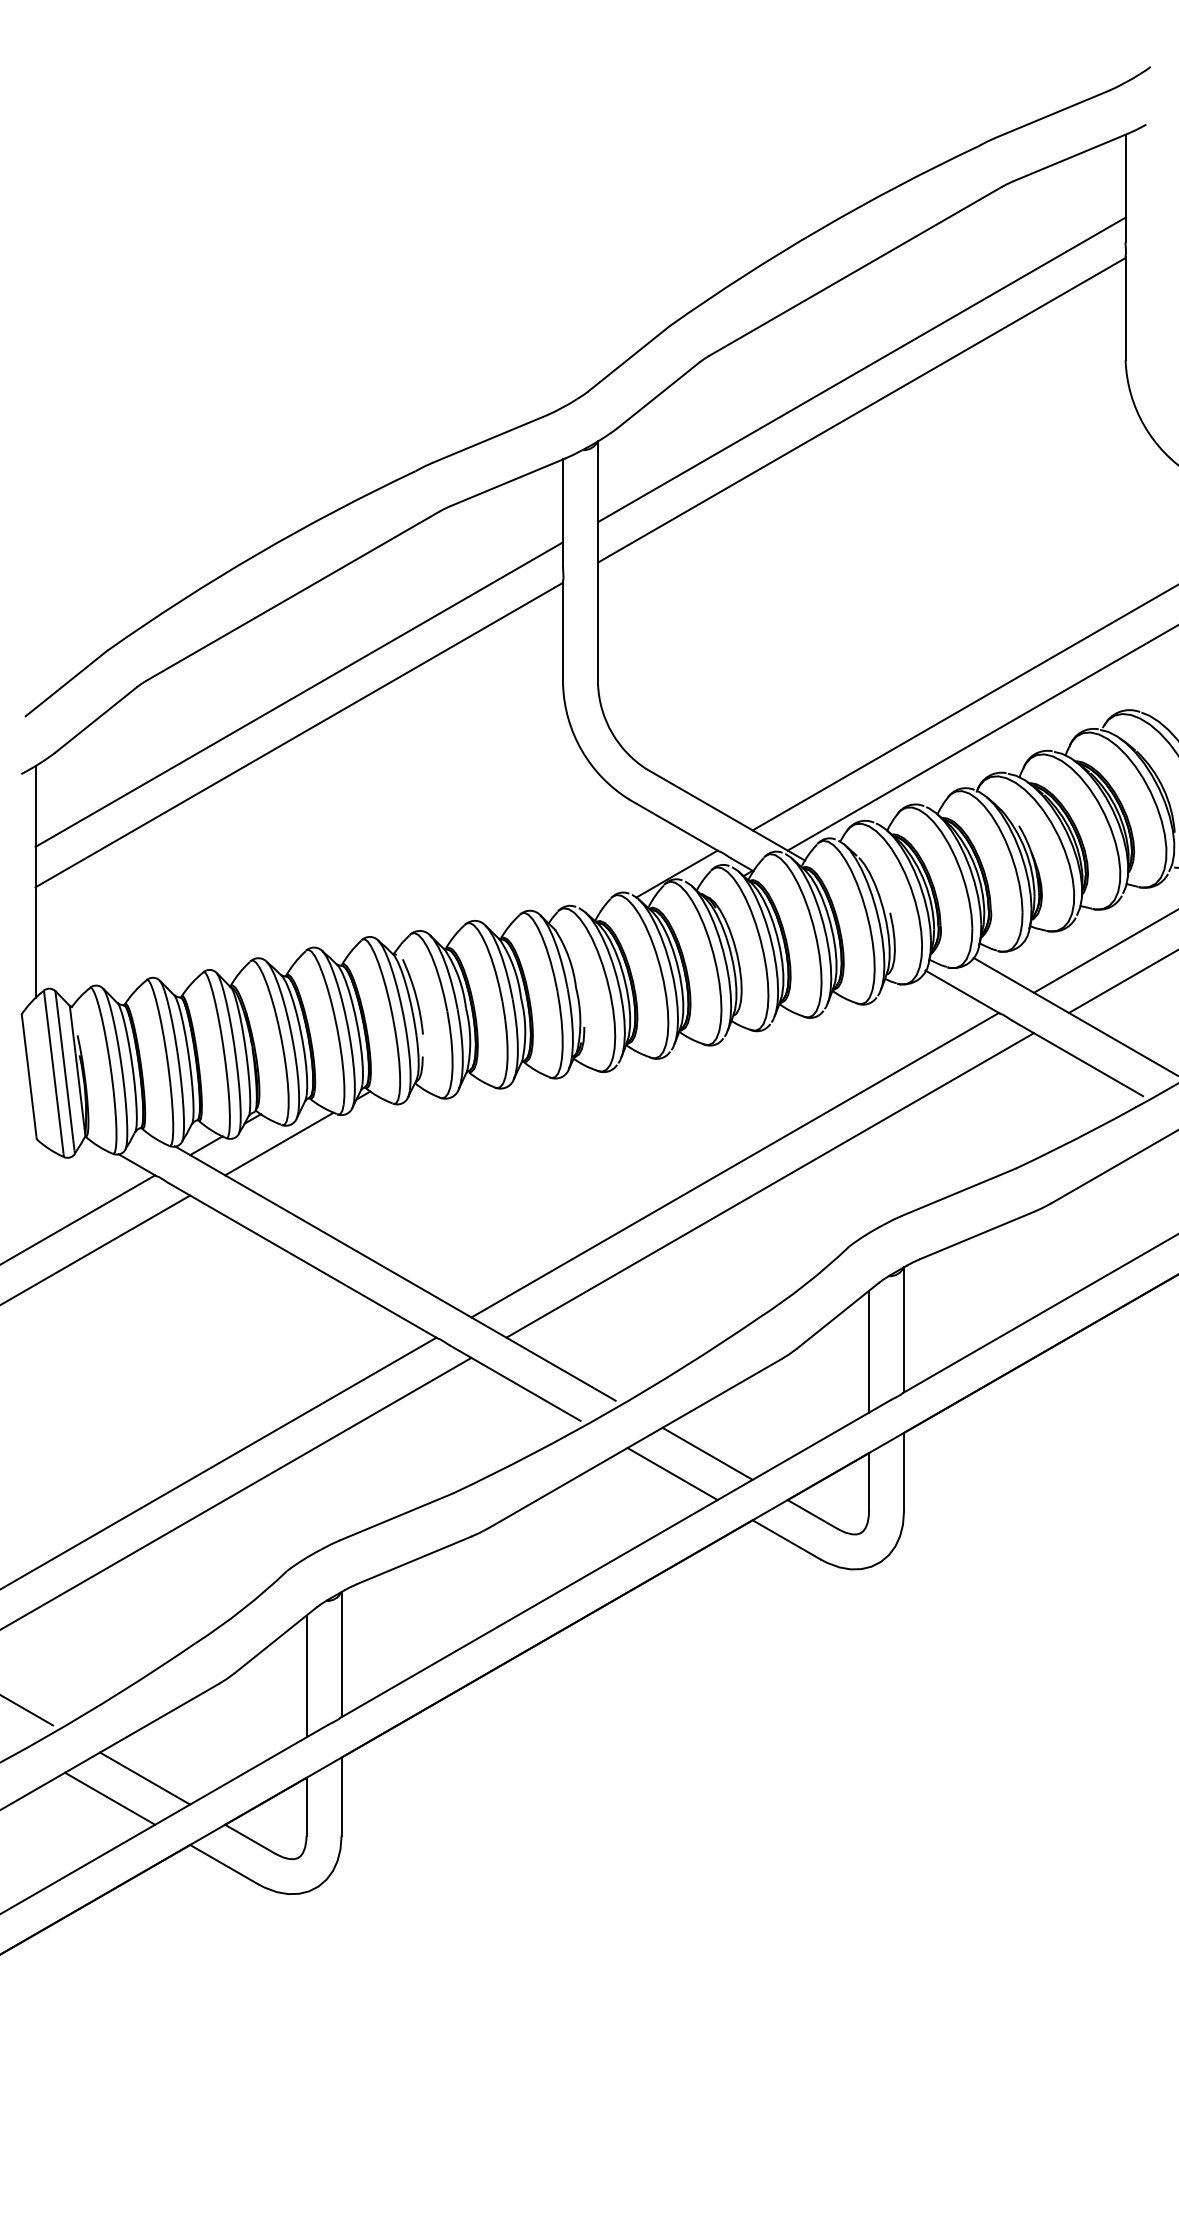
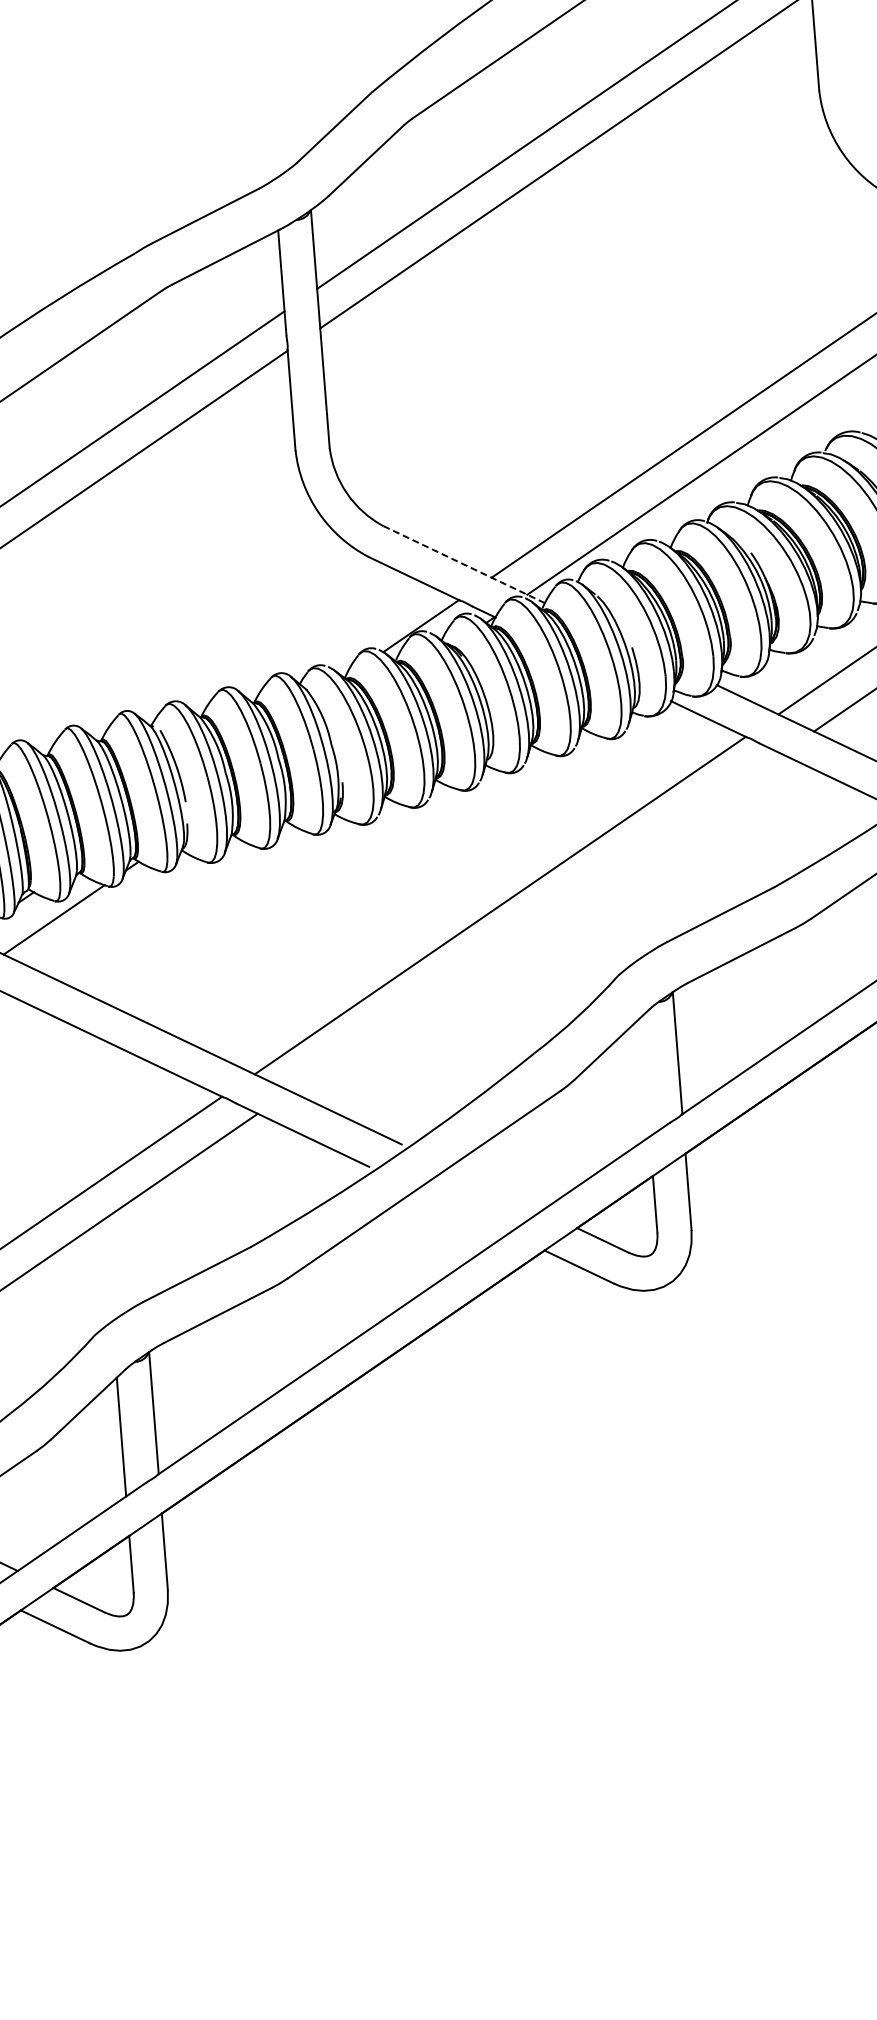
line: (725, 814) -> (463, 564), solid -> dashed
line: (769, 1185) -> (535, 922), removed
line: (869, 1351) -> (645, 1076), removed
line: (707, 1453) -> (495, 1188), removed
line: (672, 1474) -> (462, 1212), removed

